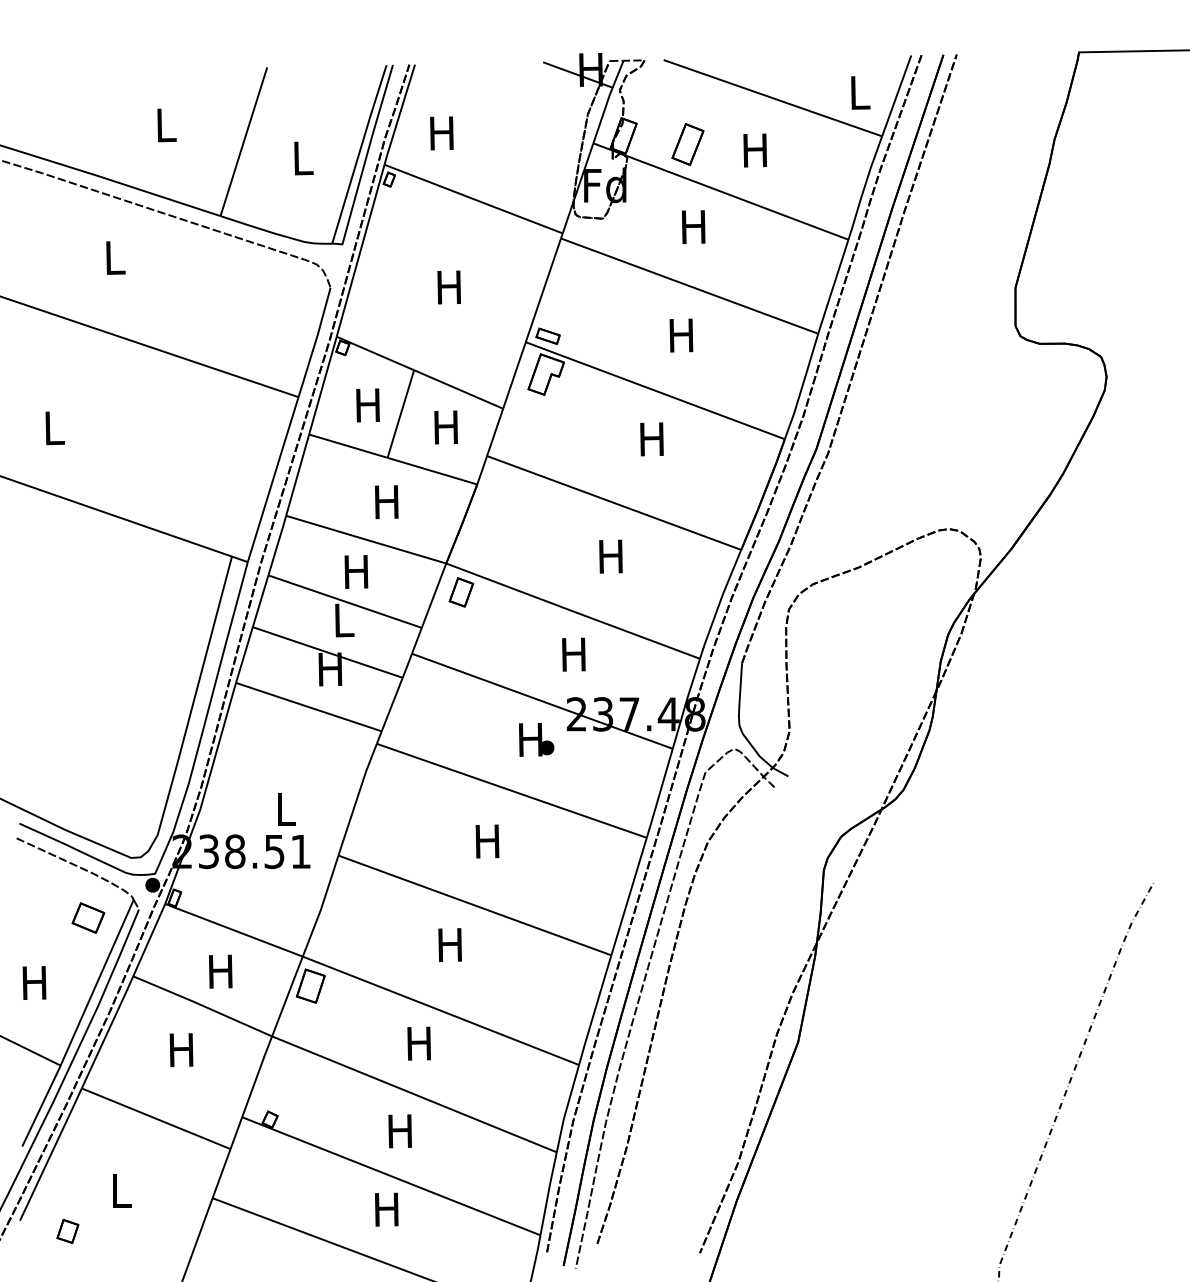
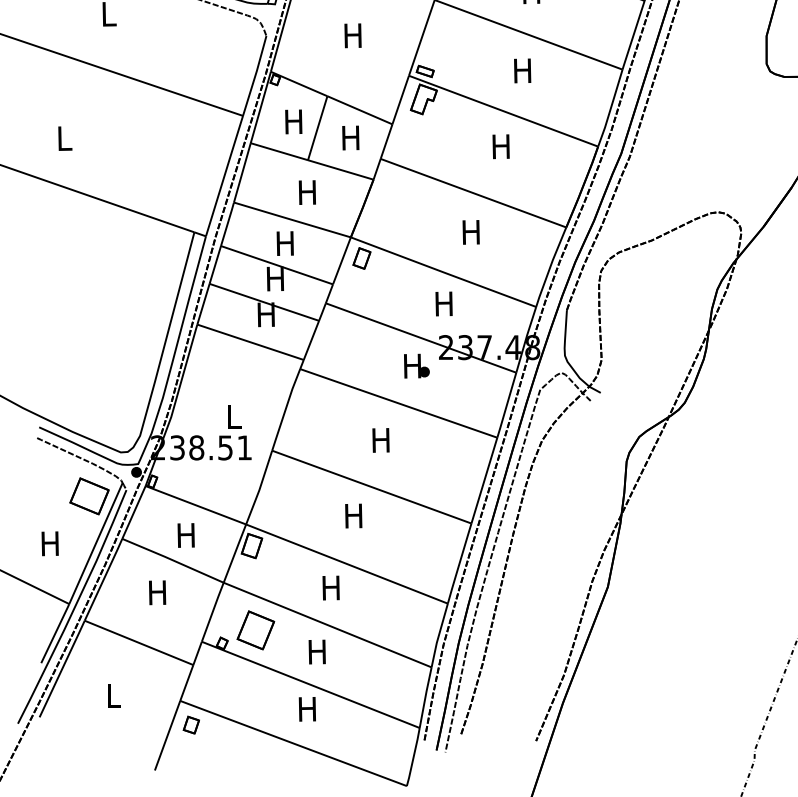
text: (342, 620) -> (275, 279), L -> H
part: (88, 917) -> (89, 495), size x1.67
part: (316, 1101) -> (256, 630), added
part: (67, 1230) -> (191, 724), moved

